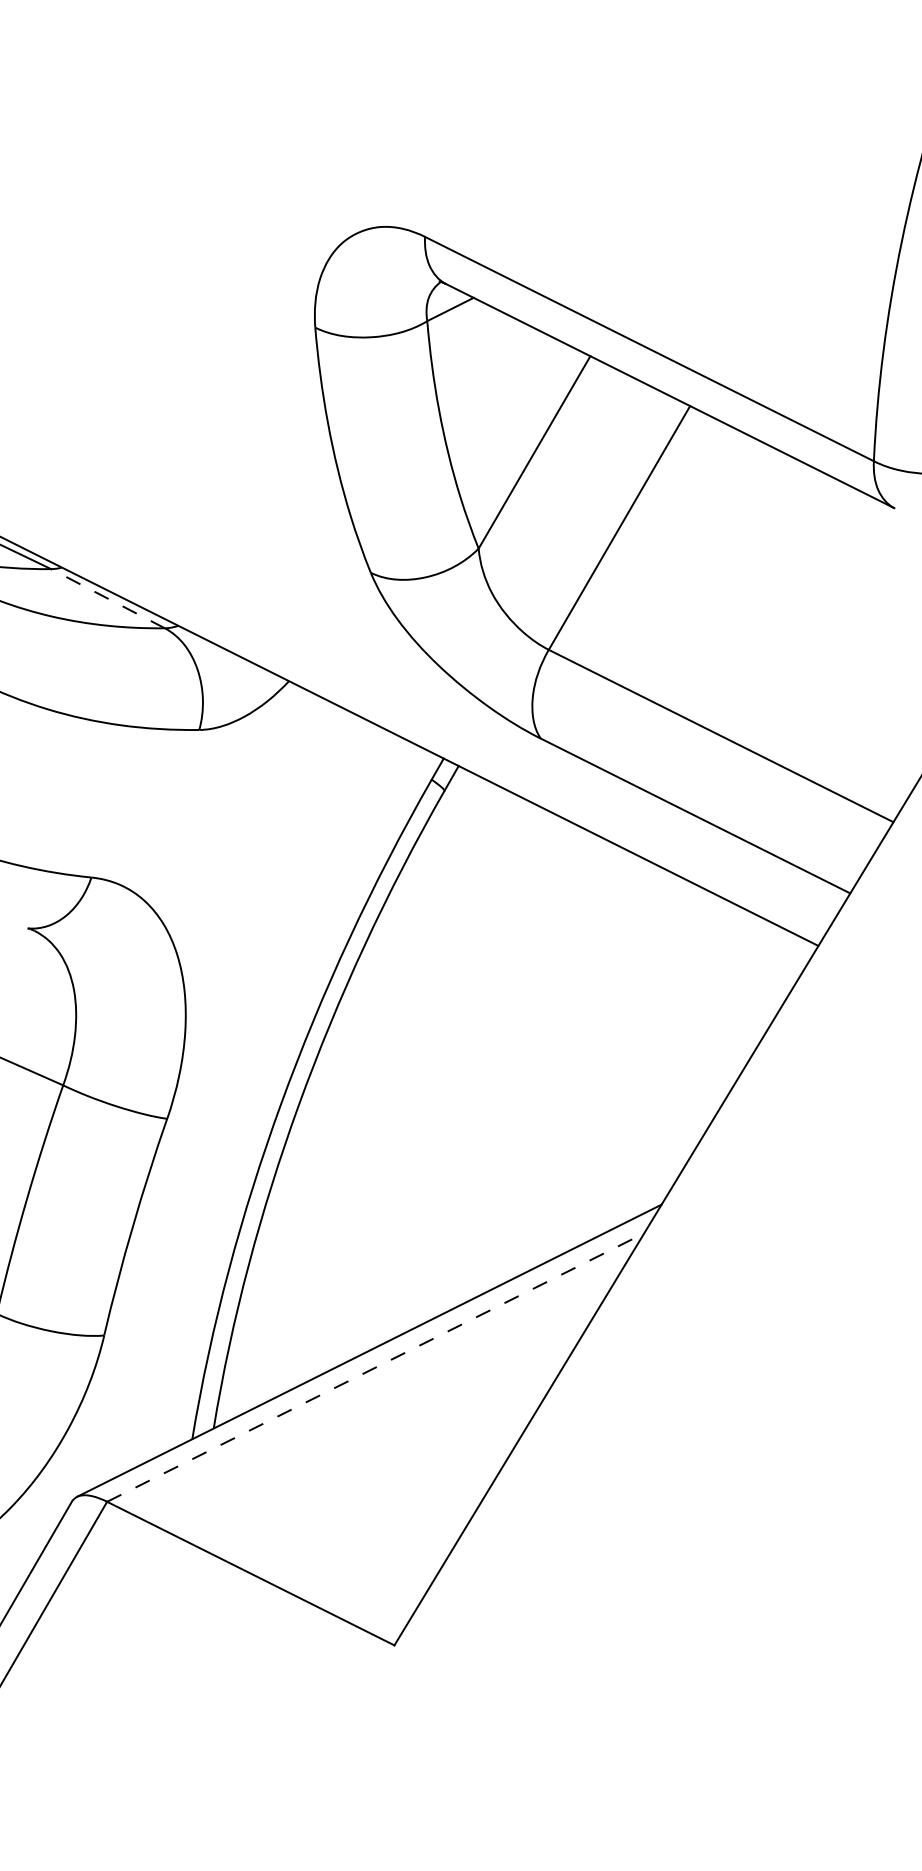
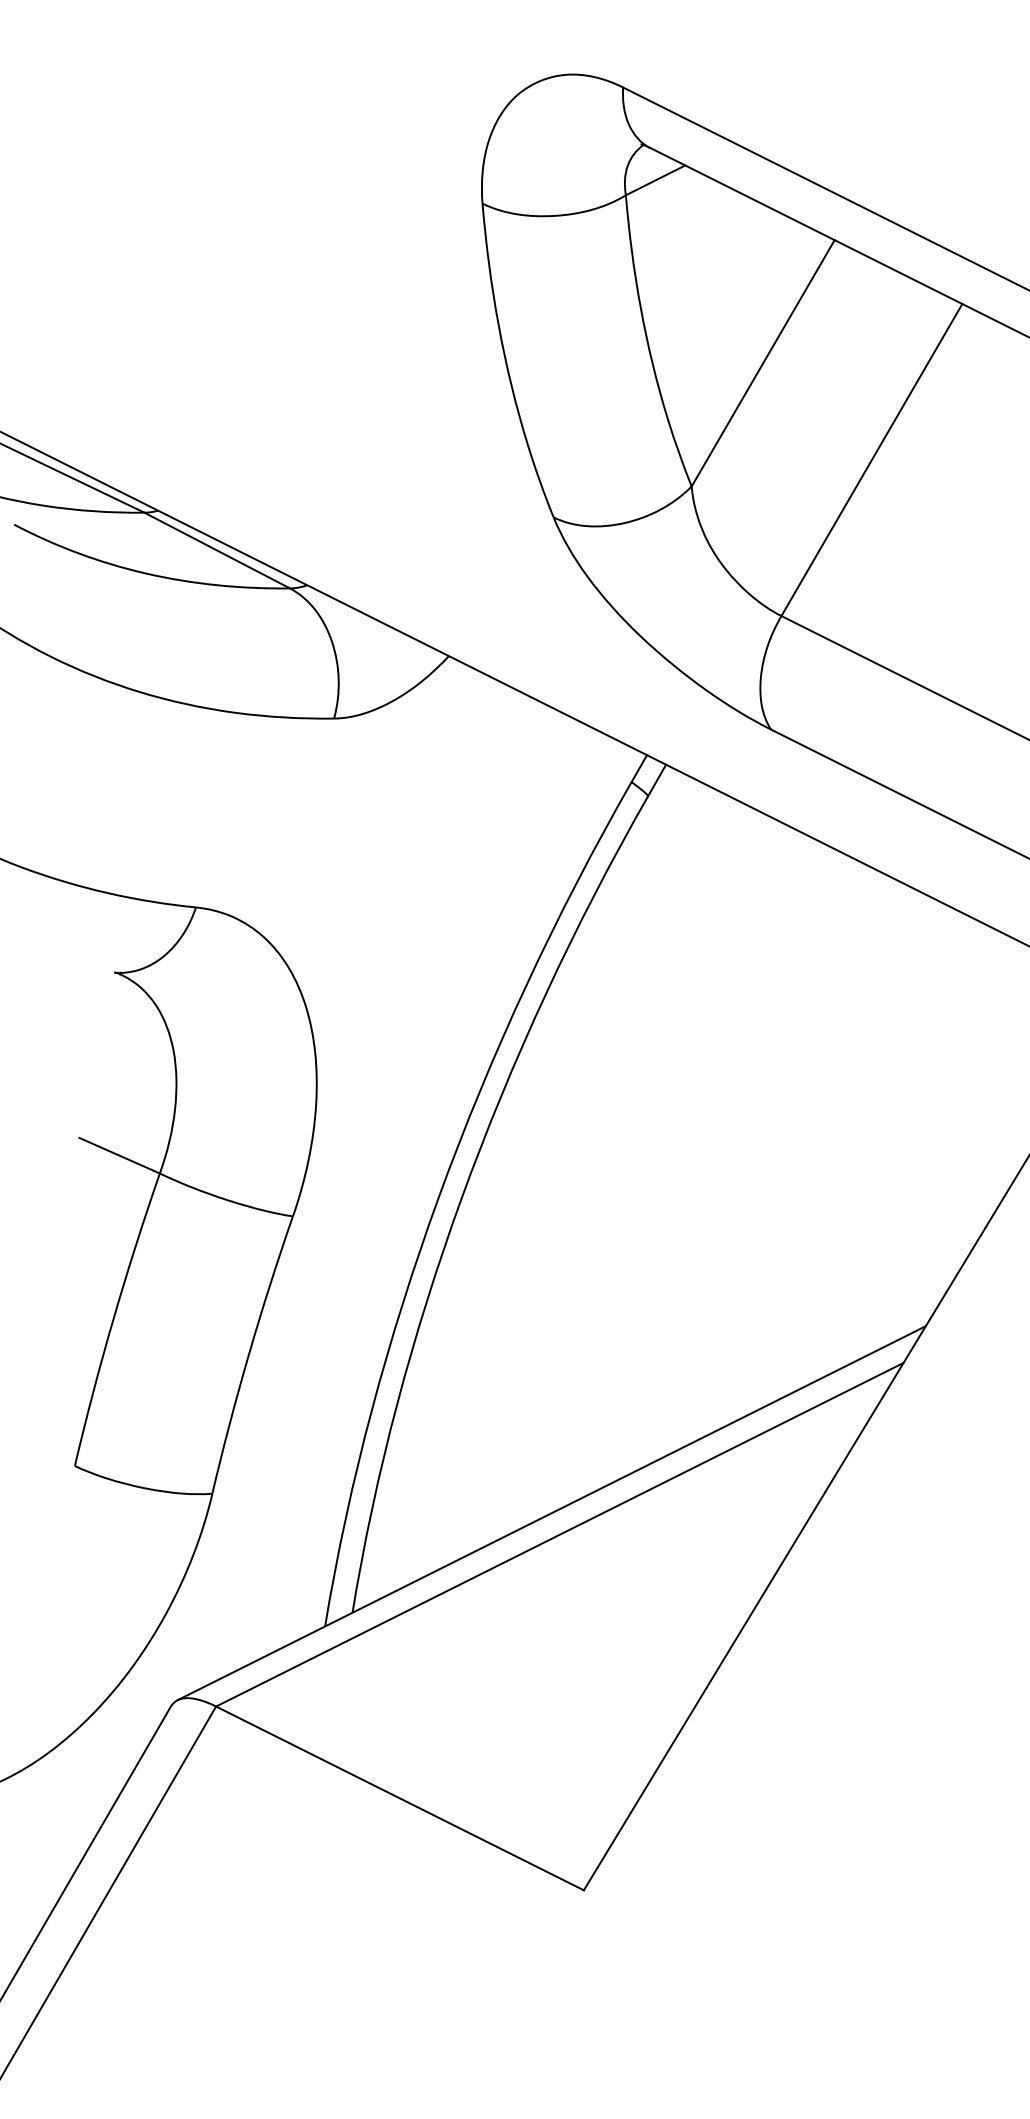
line: (107, 598) -> (216, 550), dashed -> solid
line: (376, 1367) -> (560, 1534), dashed -> solid

